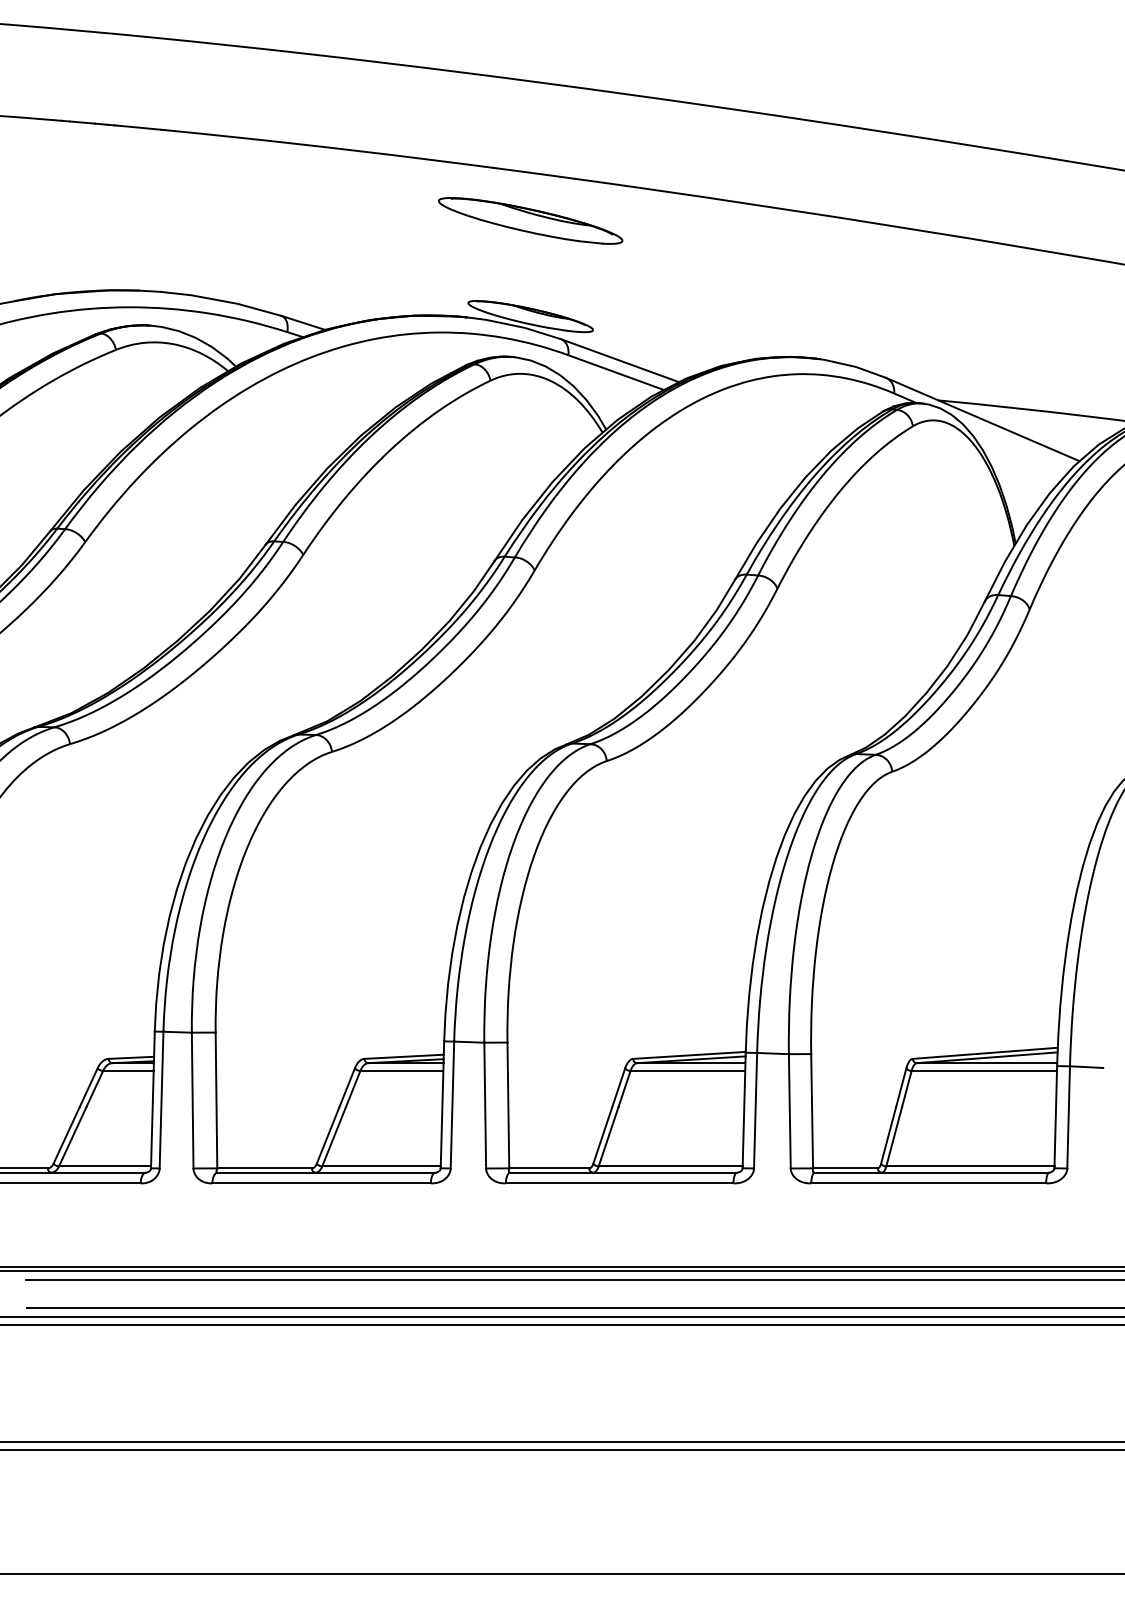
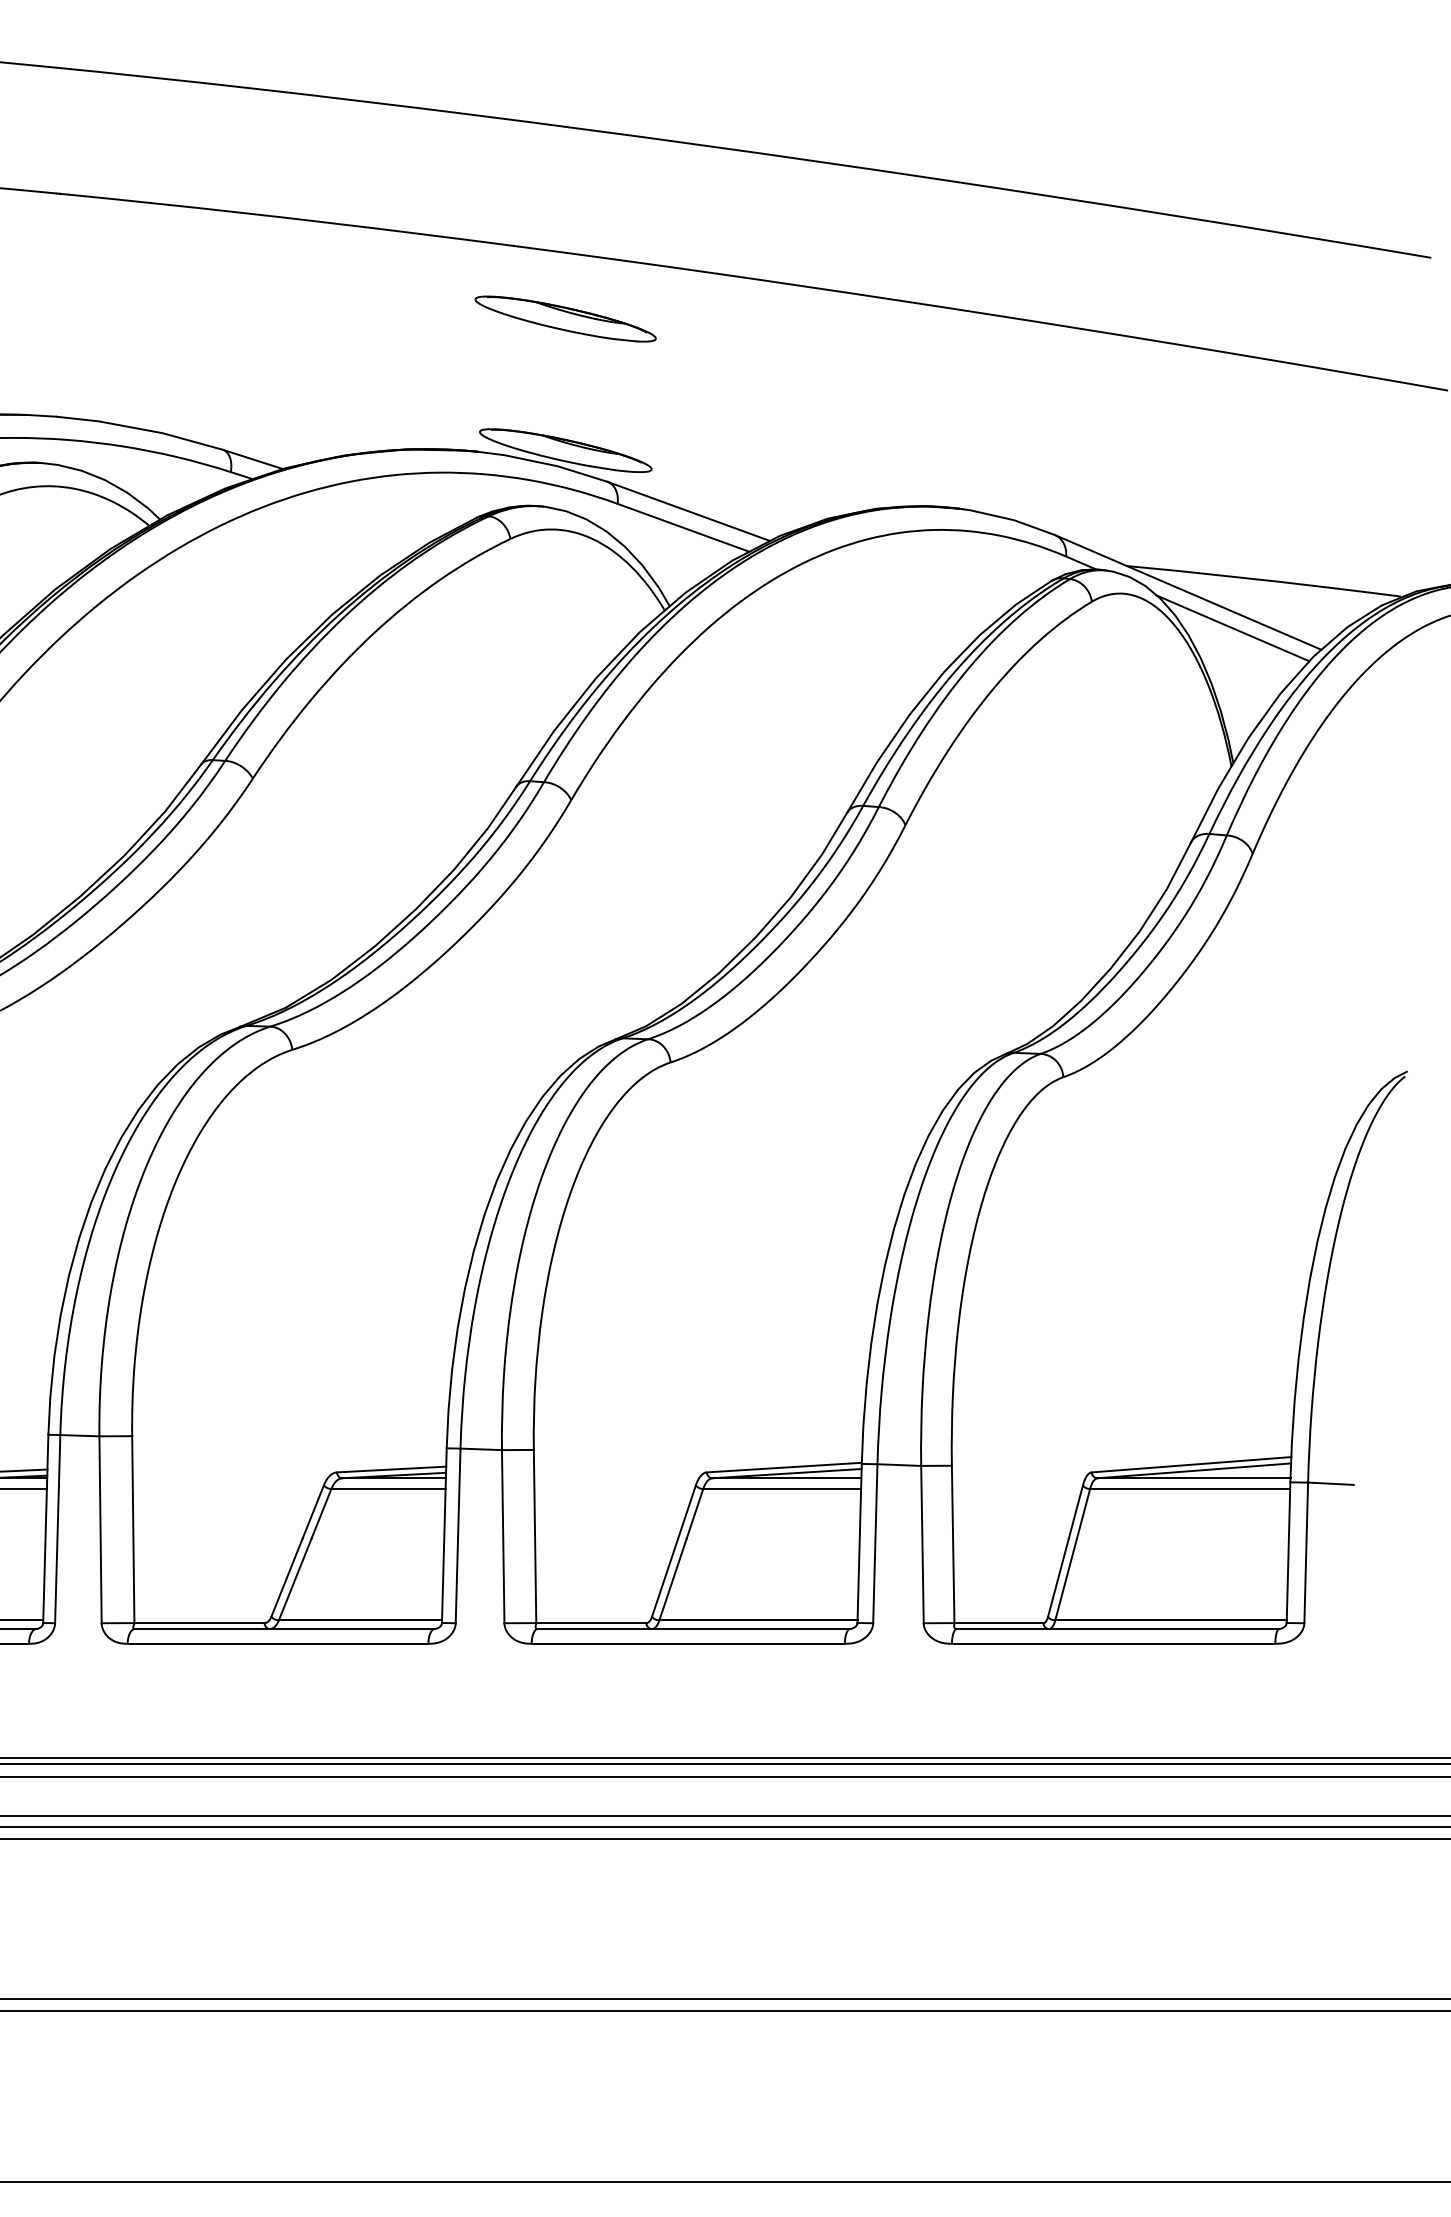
part: (530, 220) -> (565, 318), size x0.71
line: (1015, 445) -> (1233, 628), added

